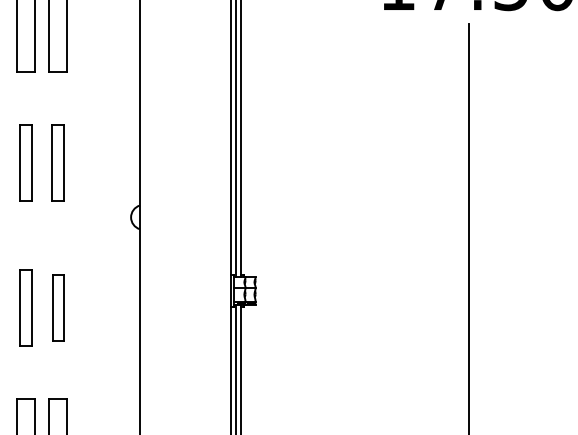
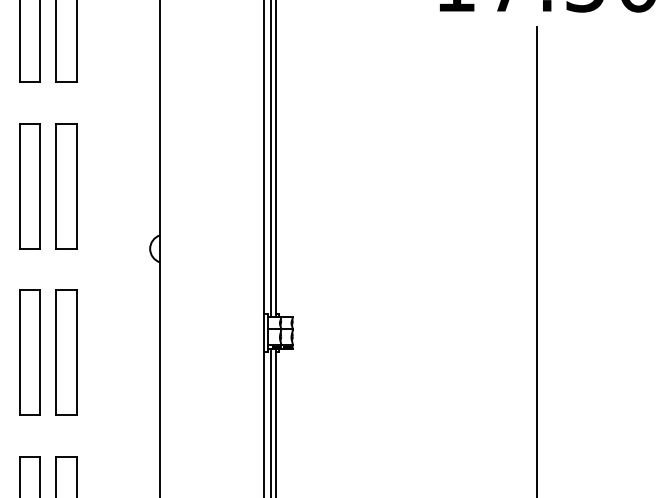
part: (25, 162) -> (29, 186), size x1.43
part: (58, 162) -> (66, 186), size x1.43
part: (25, 307) -> (29, 352), size x1.43
part: (58, 307) -> (66, 352), size x1.67

